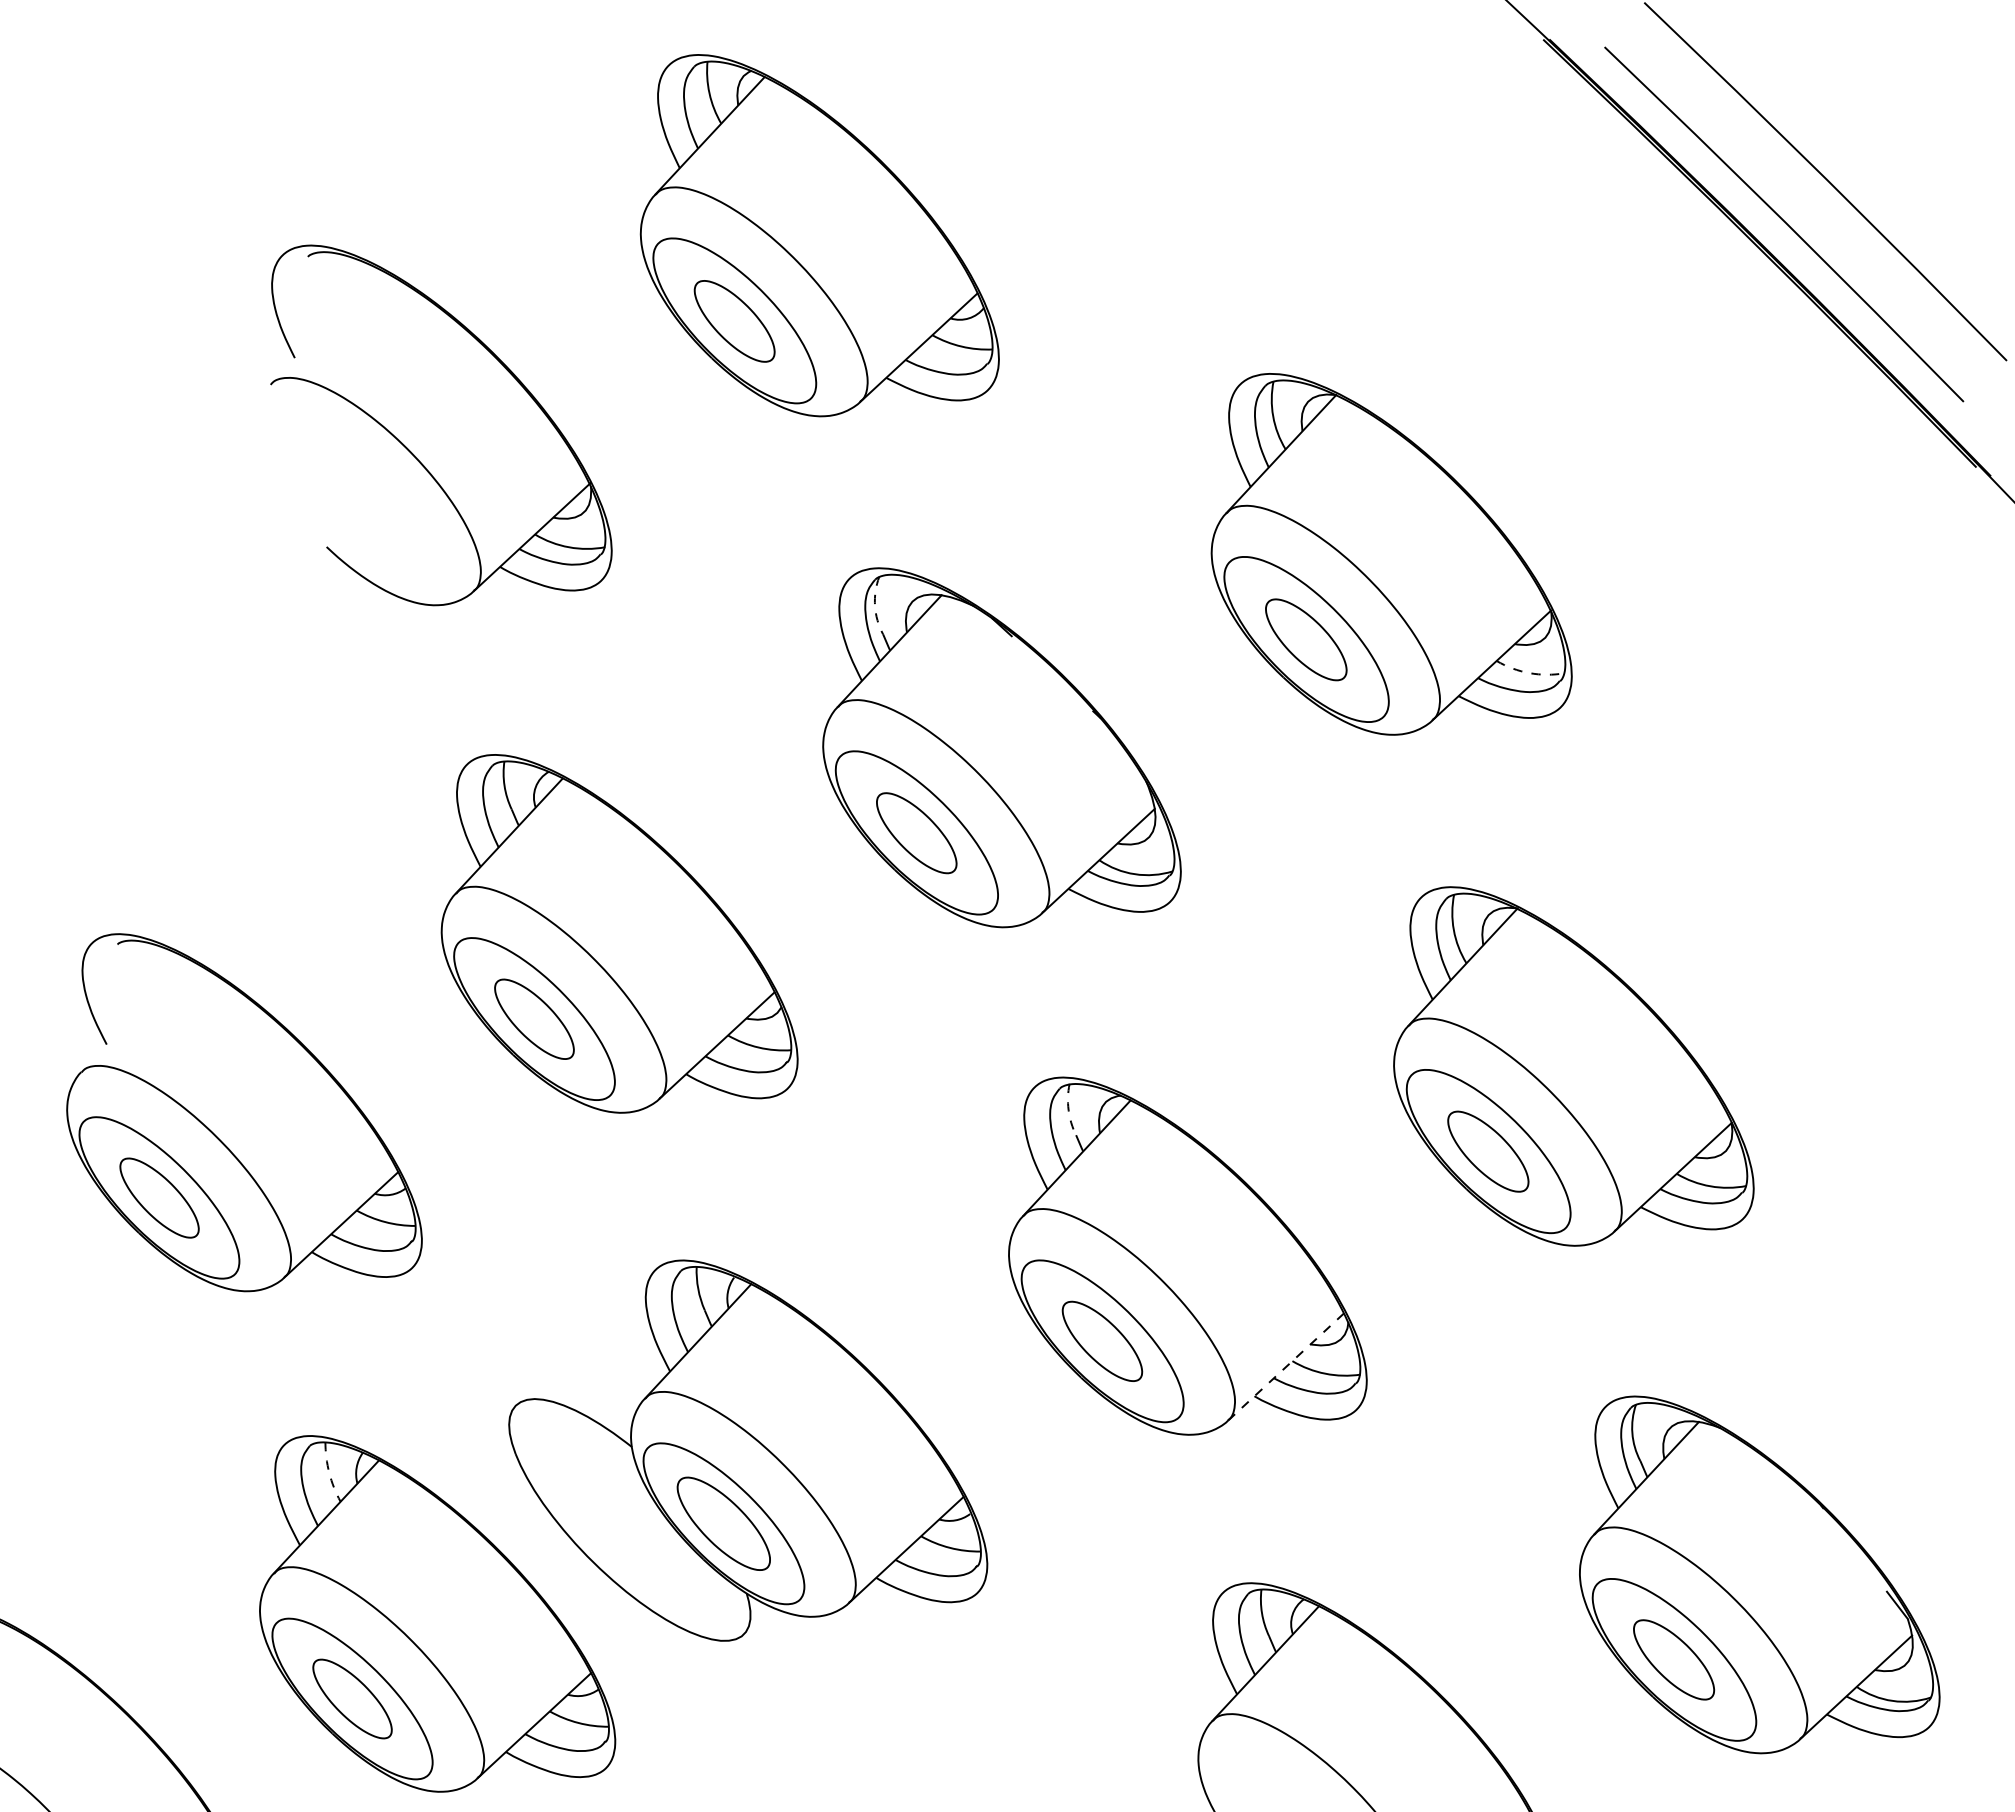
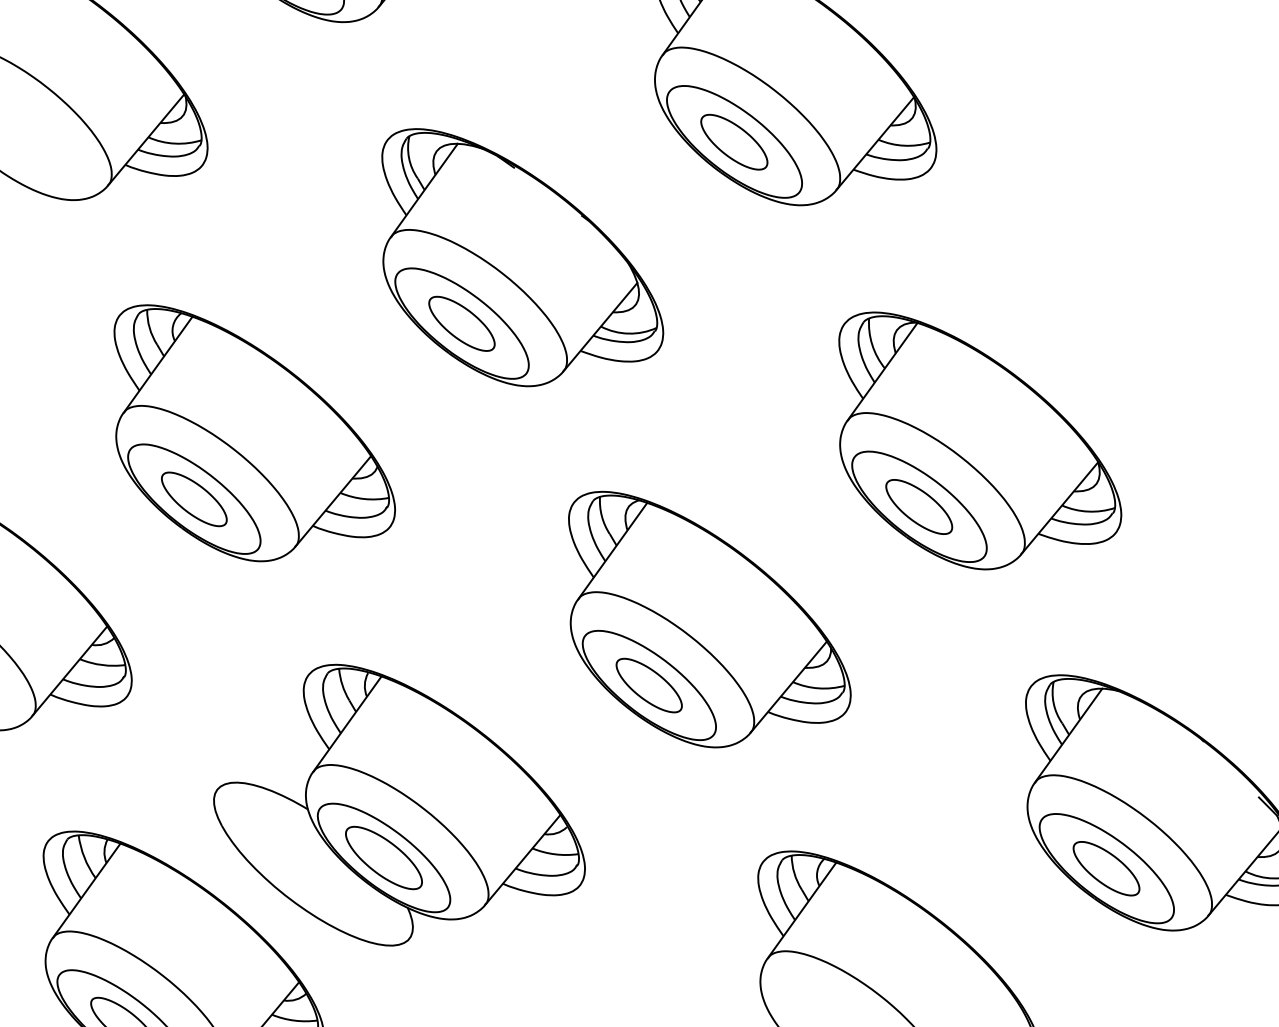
arc: (875, 605) -> (409, 157), dashed -> solid
arc: (1529, 673) -> (904, 145), dashed -> solid
arc: (1068, 1110) -> (601, 516), dashed -> solid
line: (1286, 1367) -> (789, 687), dashed -> solid
arc: (329, 1472) -> (84, 857), dashed -> solid

